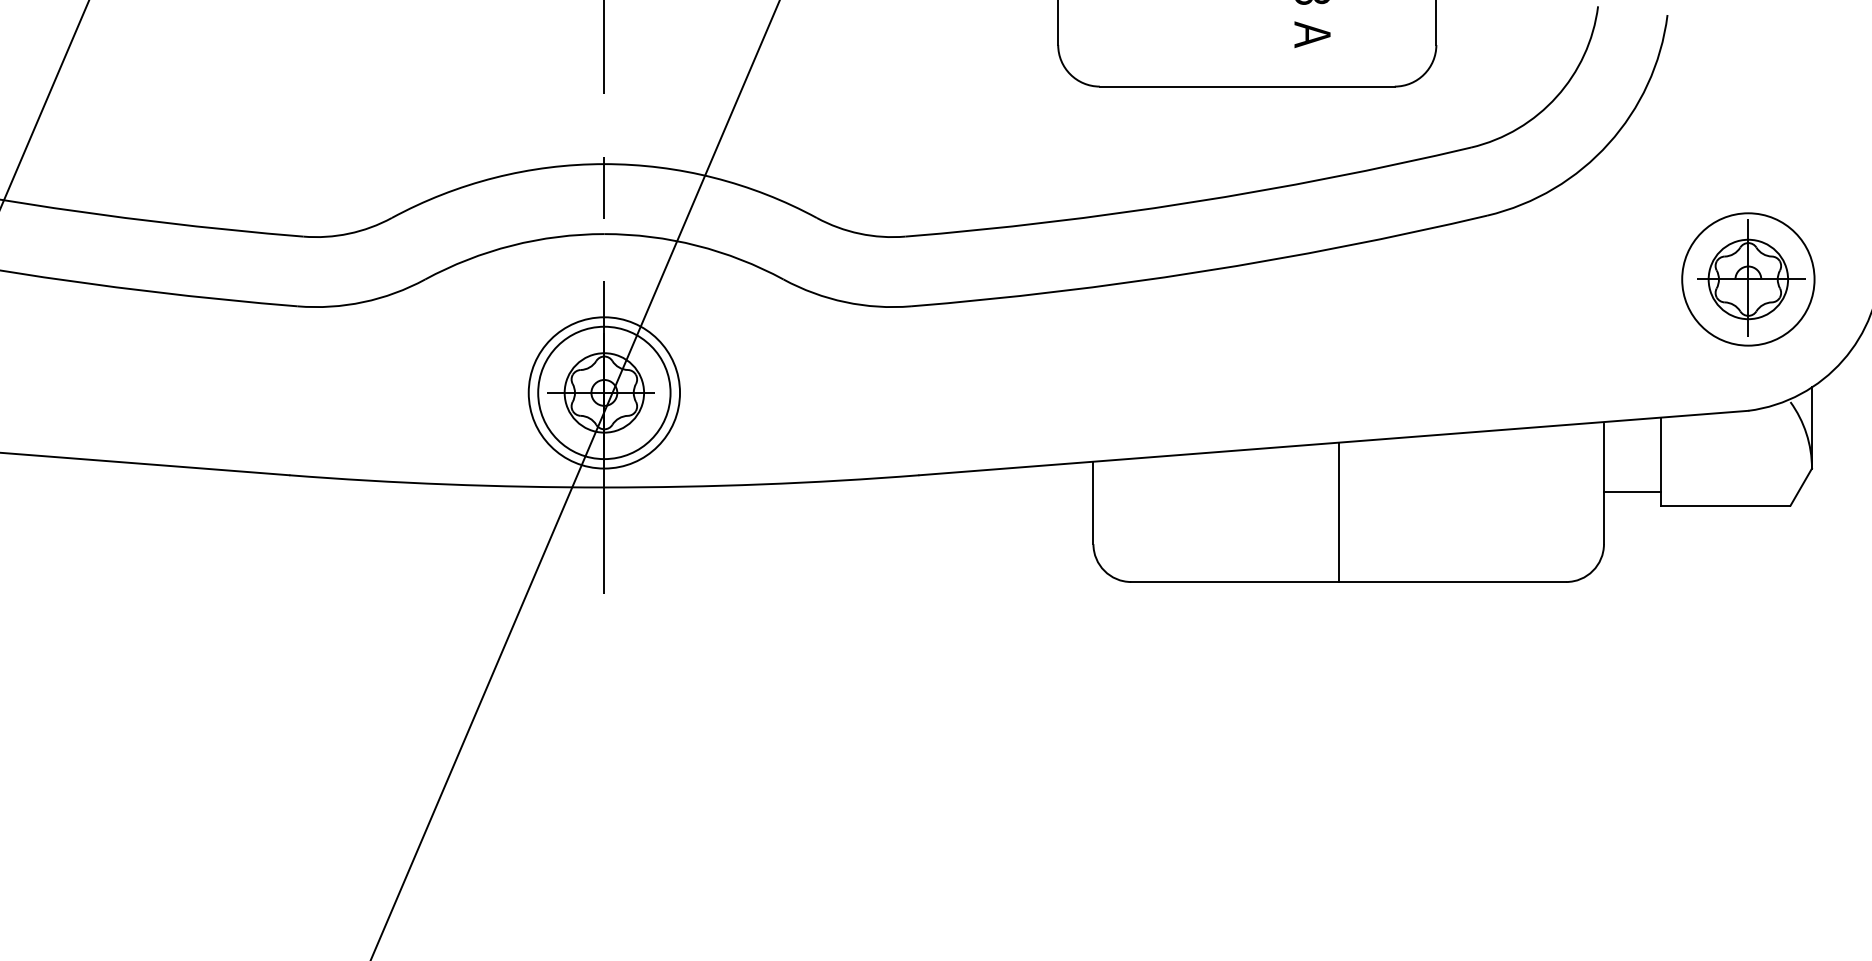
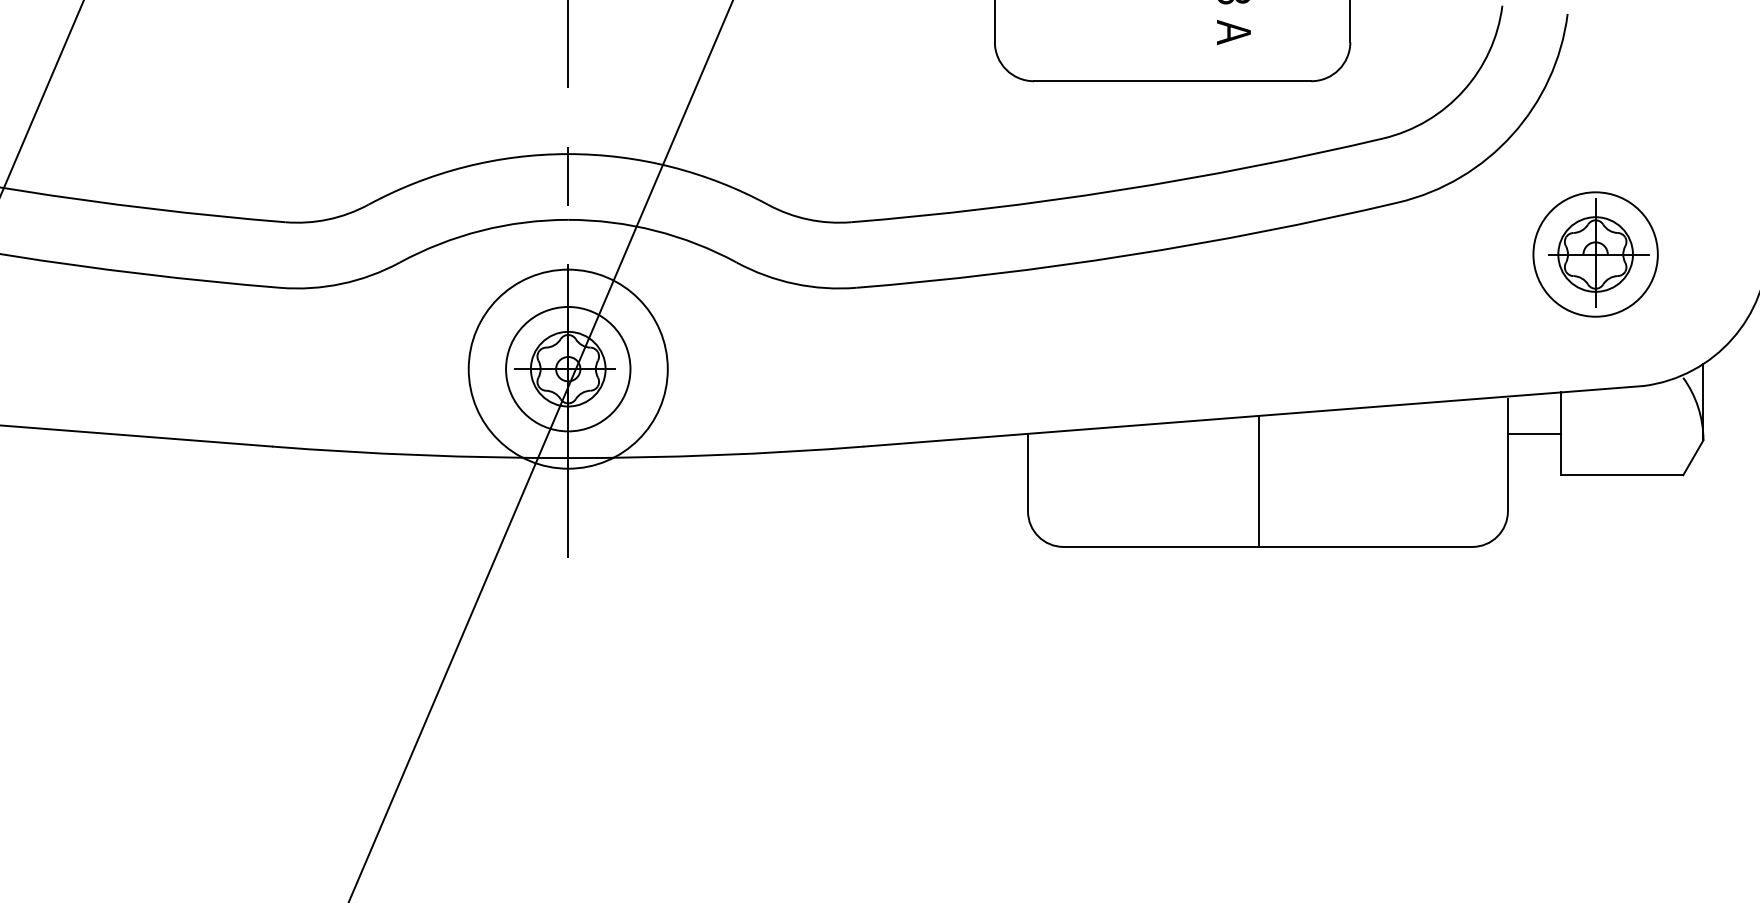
part: (1748, 279) -> (1595, 254), moved
circle: (604, 393) -> (568, 369), size x1.4
line: (1632, 492) -> (1534, 433), moved

